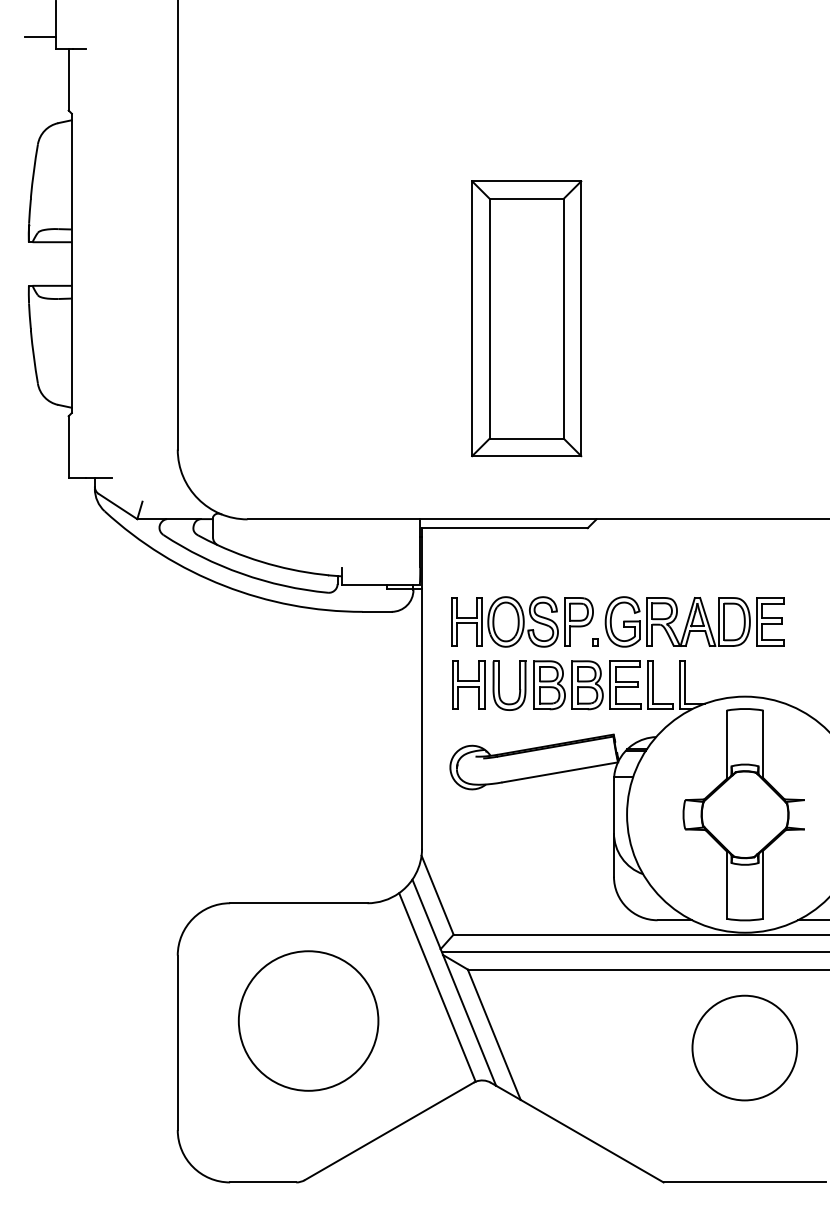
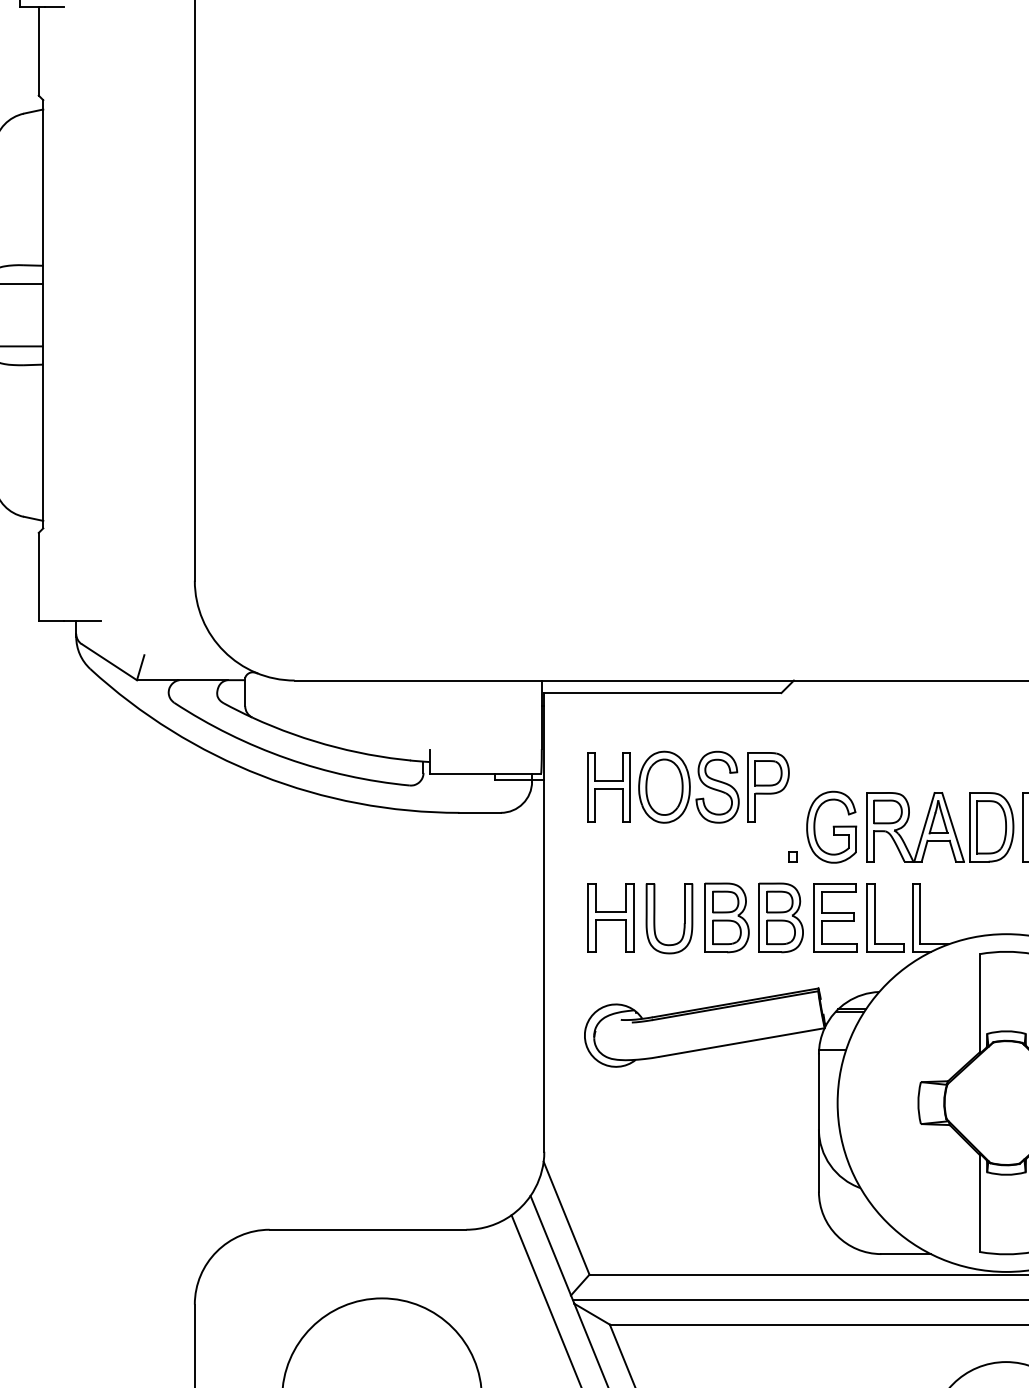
part: (526, 318) -> (693, 393), removed
part: (522, 621) -> (688, 786), moved

